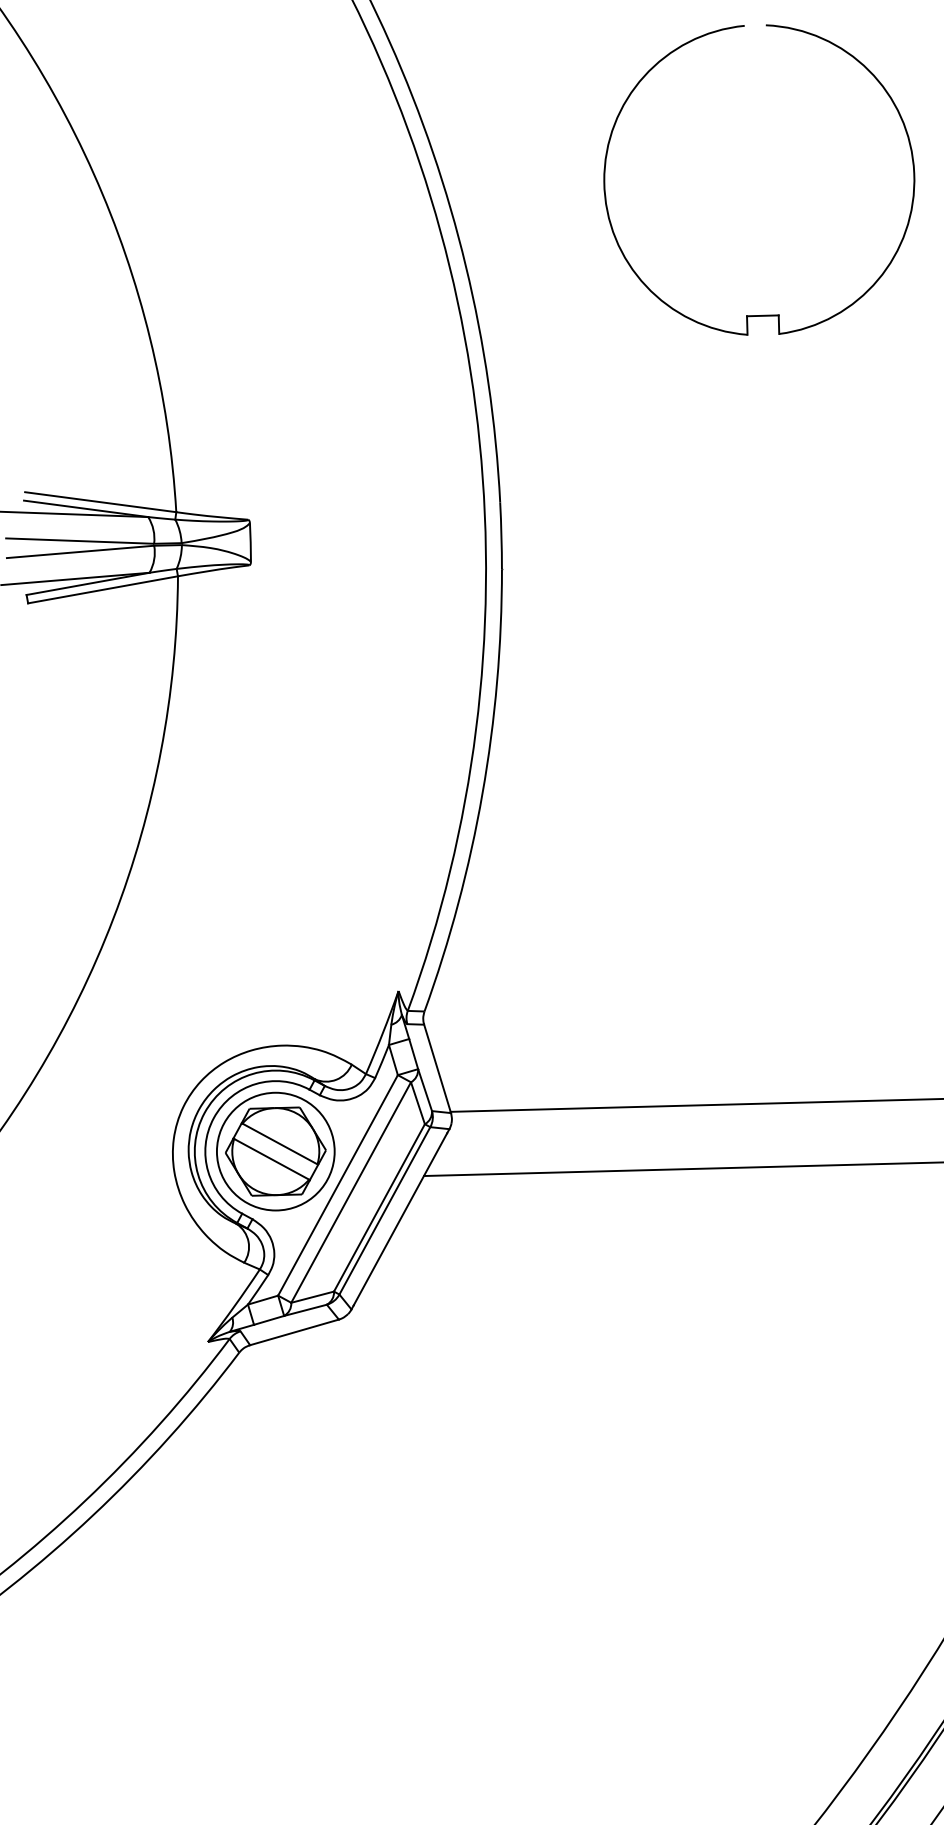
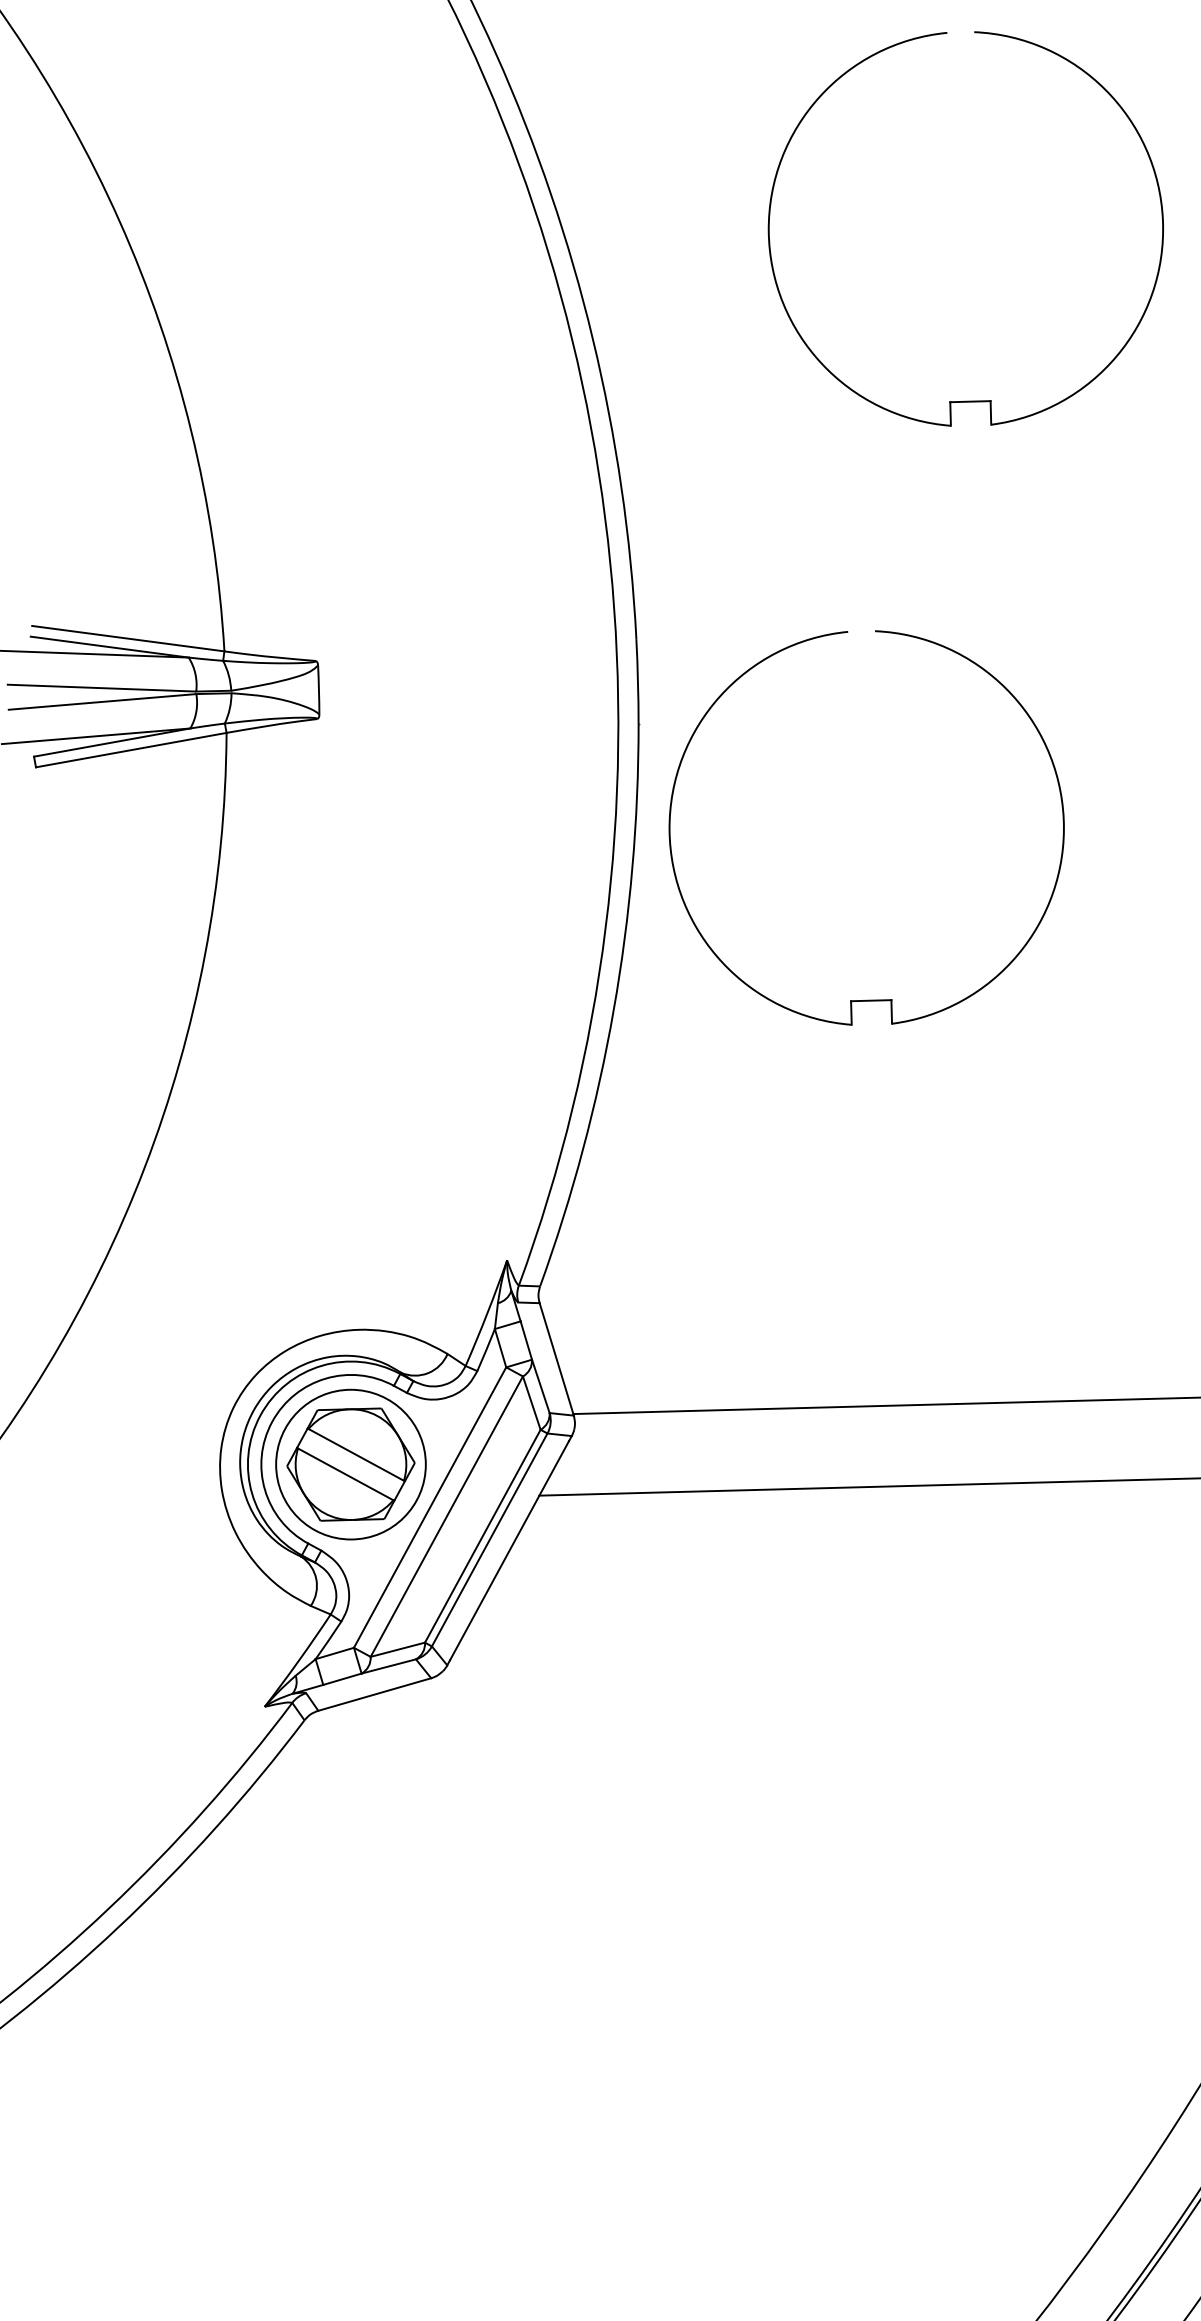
part: (685, 785) -> (872, 998), added

